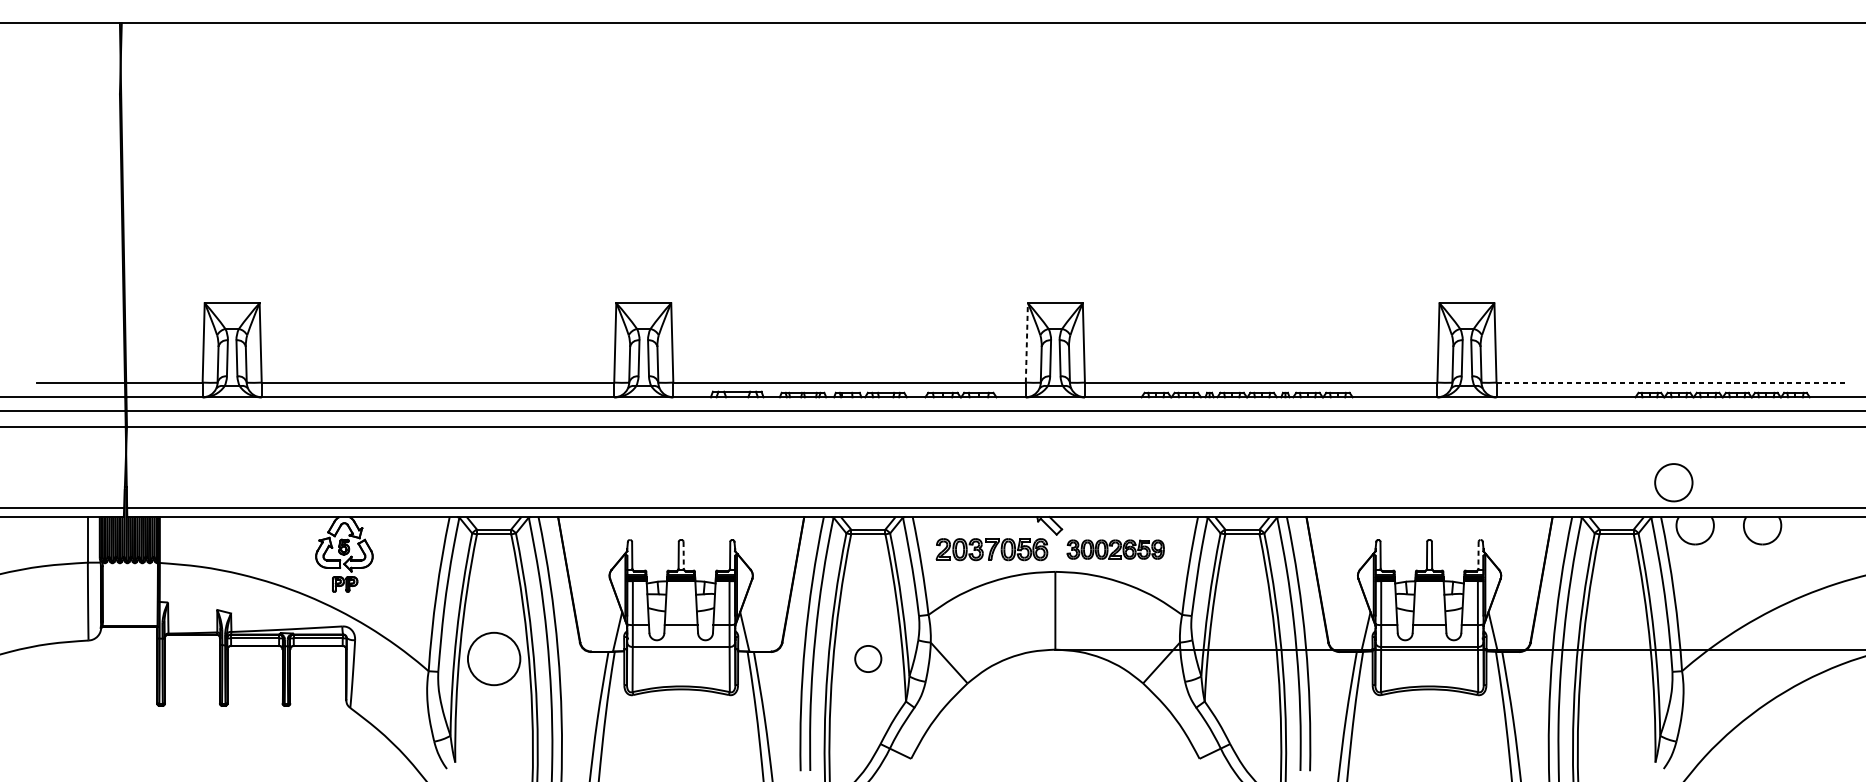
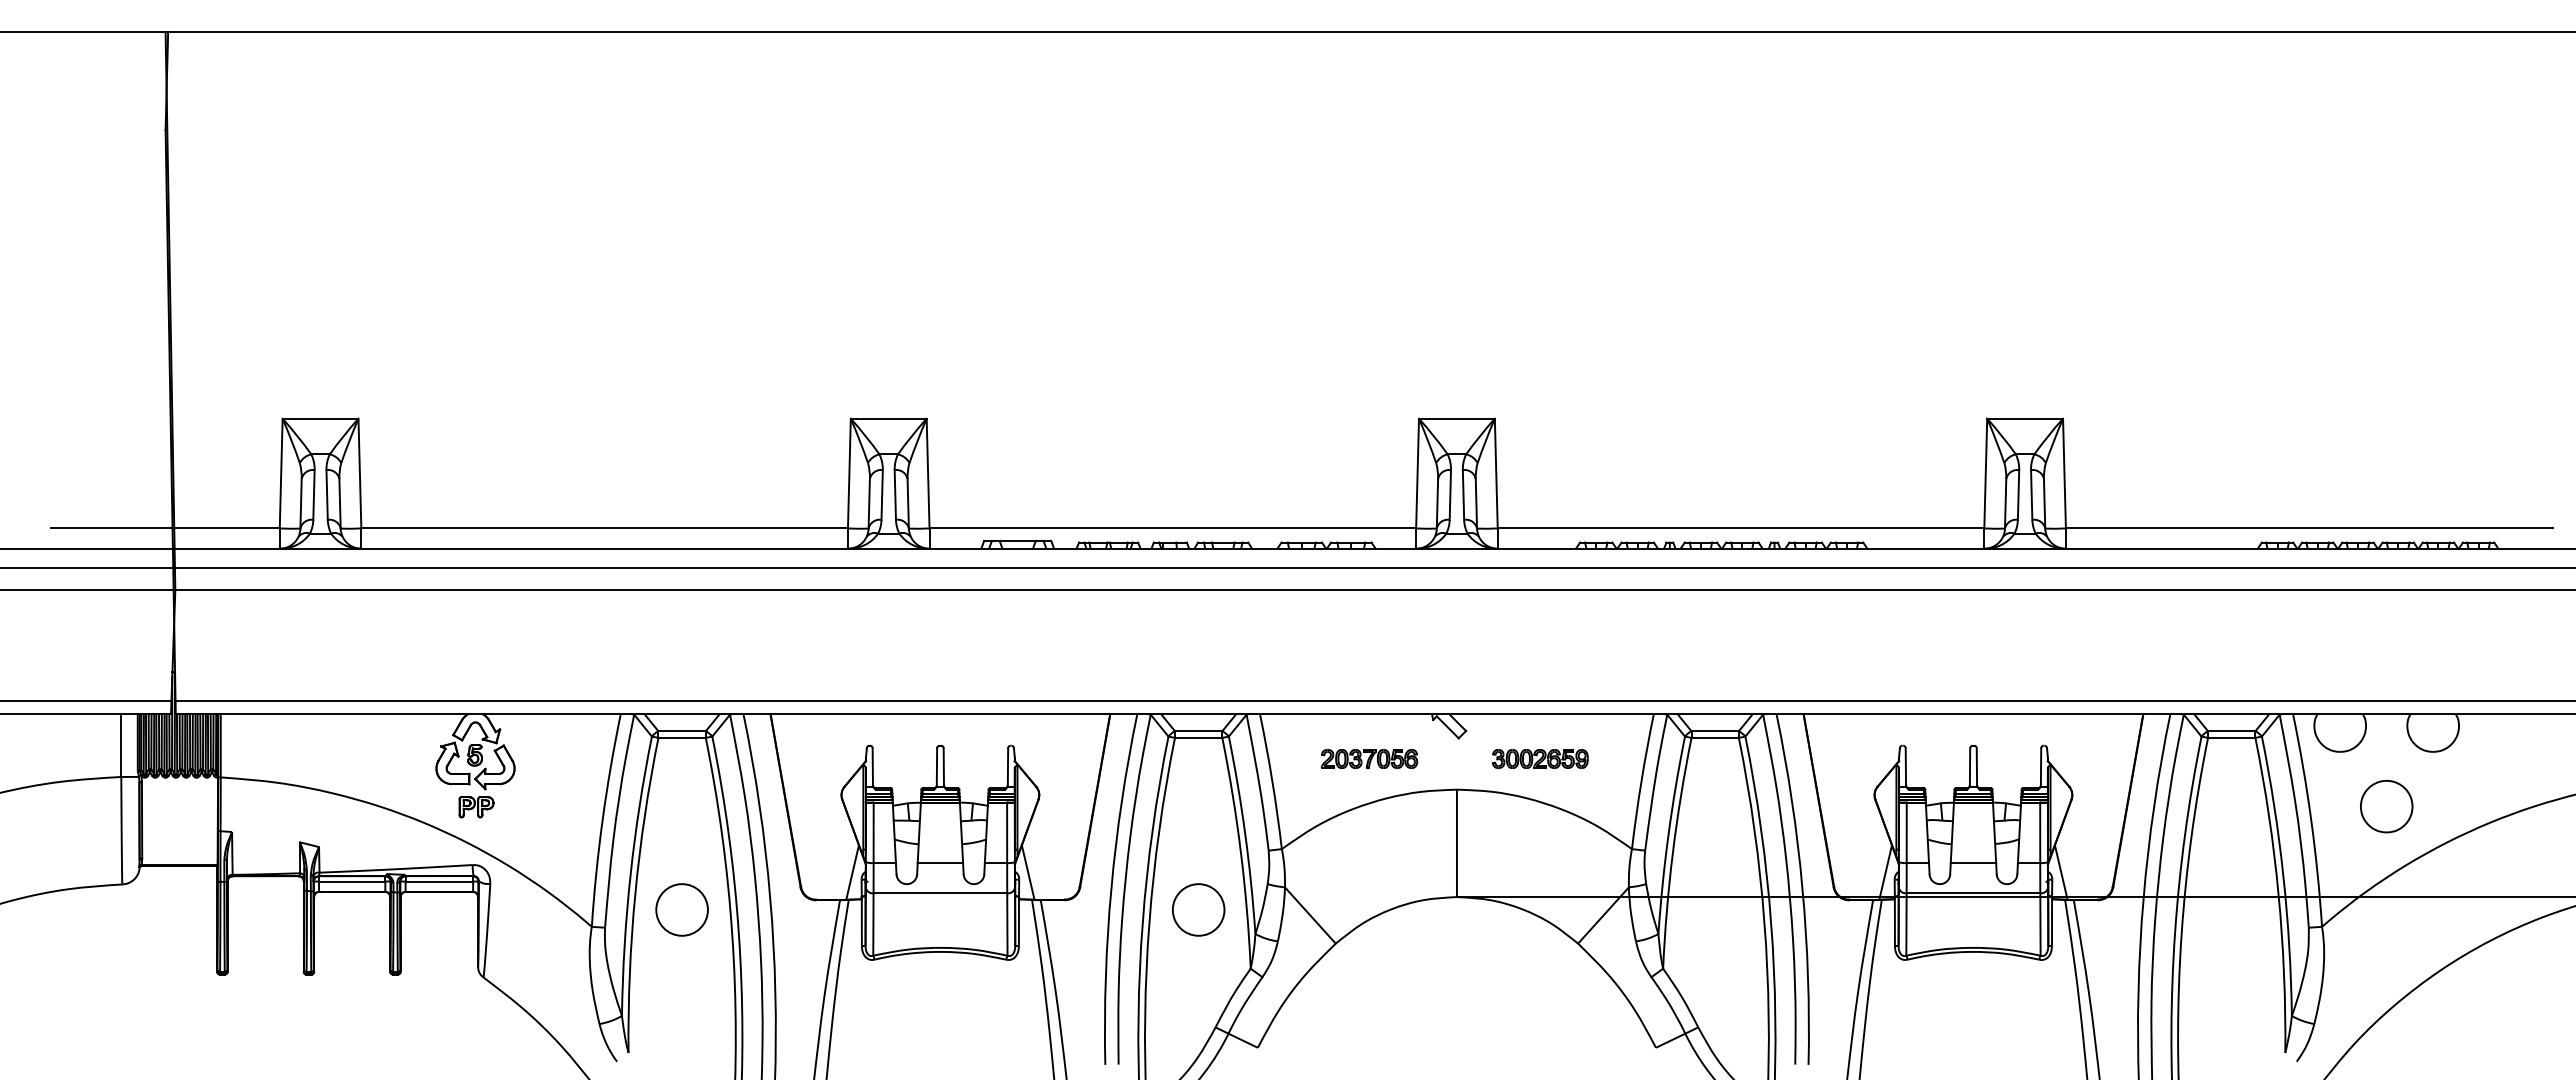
line: (1026, 342) -> (1417, 473), dashed -> solid
line: (1672, 382) -> (2309, 528), dashed -> solid
part: (1673, 482) -> (2386, 806), moved
part: (992, 549) -> (1369, 758), size x0.62
part: (1115, 549) -> (1540, 758), size x0.71
line: (683, 555) -> (943, 766), dashed -> solid
line: (1478, 555) -> (2041, 766), dashed -> solid
circle: (493, 658) -> (681, 909), size x0.71
circle: (868, 658) -> (1198, 909), size x1.43

